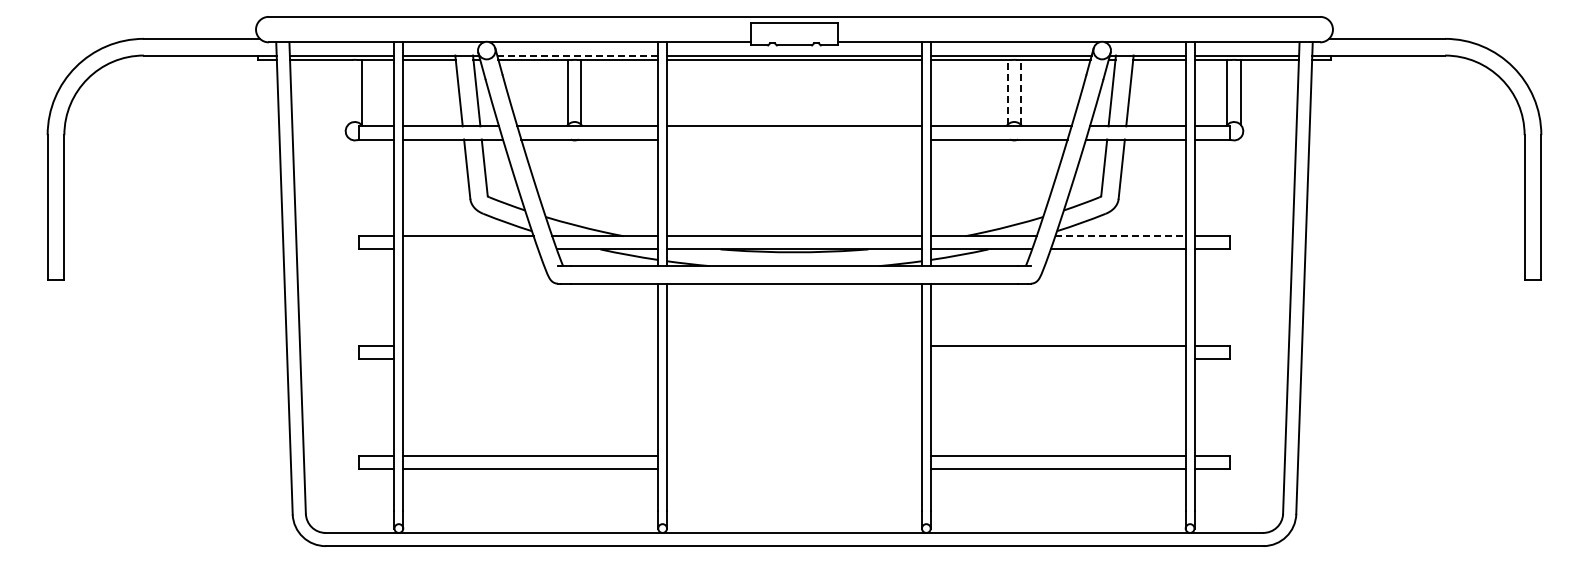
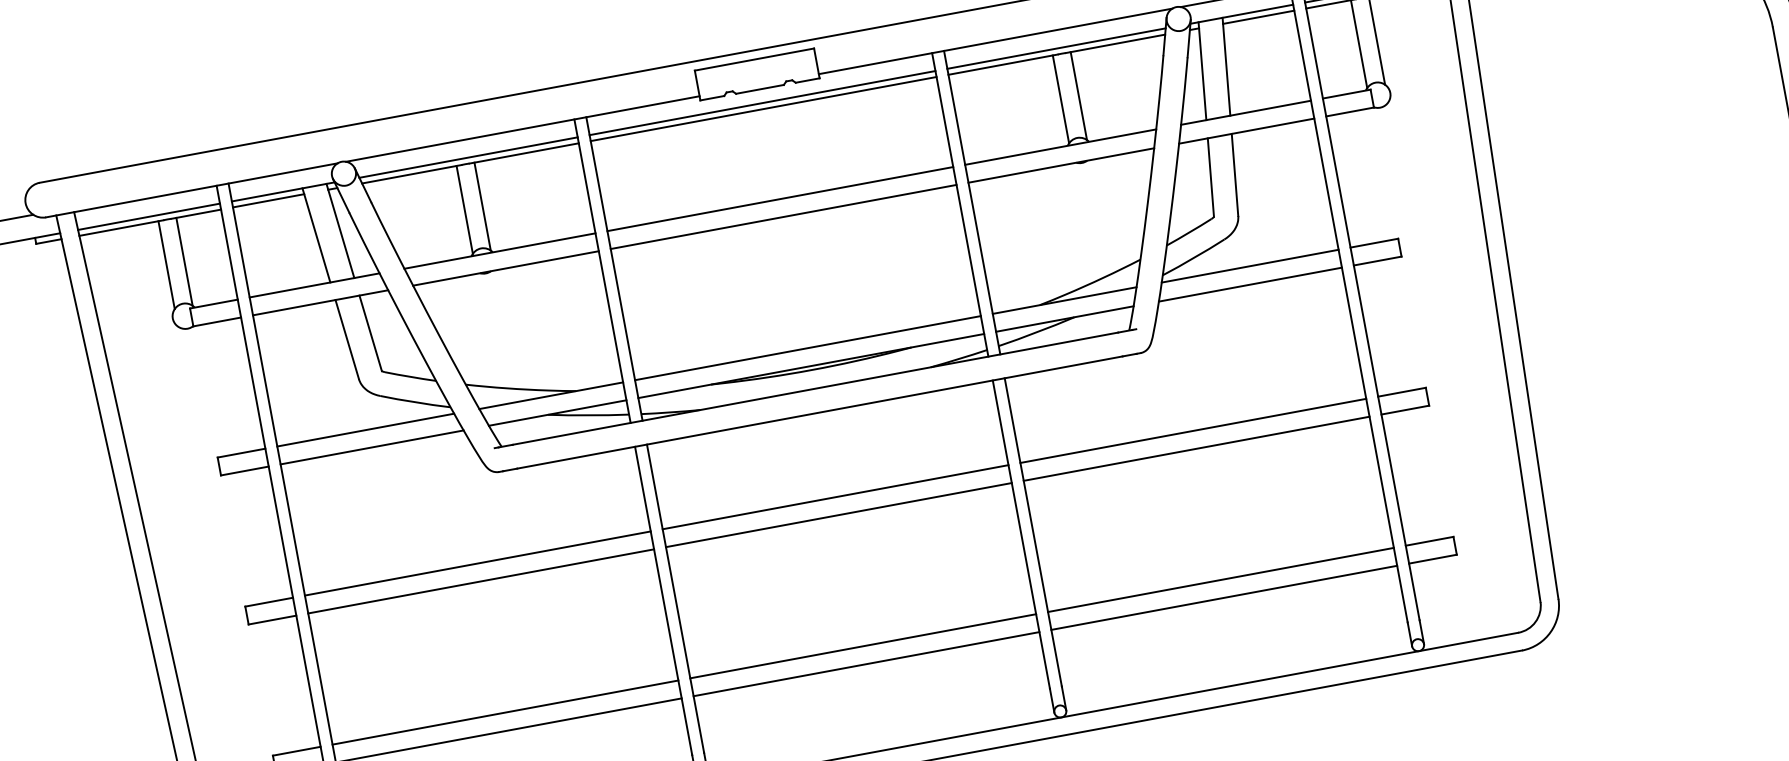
line: (578, 55) -> (469, 157), dashed -> solid
line: (348, 91) -> (166, 263), added
line: (1007, 91) -> (1060, 98), dashed -> solid
line: (1020, 91) -> (1078, 95), dashed -> solid
line: (794, 139) -> (783, 216), added
line: (1121, 236) -> (1251, 266), dashed -> solid
line: (470, 249) -> (371, 447), added
line: (530, 346) -> (477, 564), added
line: (794, 346) -> (835, 497), added
line: (530, 359) -> (480, 581), added
line: (794, 359) -> (838, 515), added
line: (1057, 359) -> (1195, 449), added
line: (794, 456) -> (863, 646), added
line: (794, 469) -> (866, 664), added

